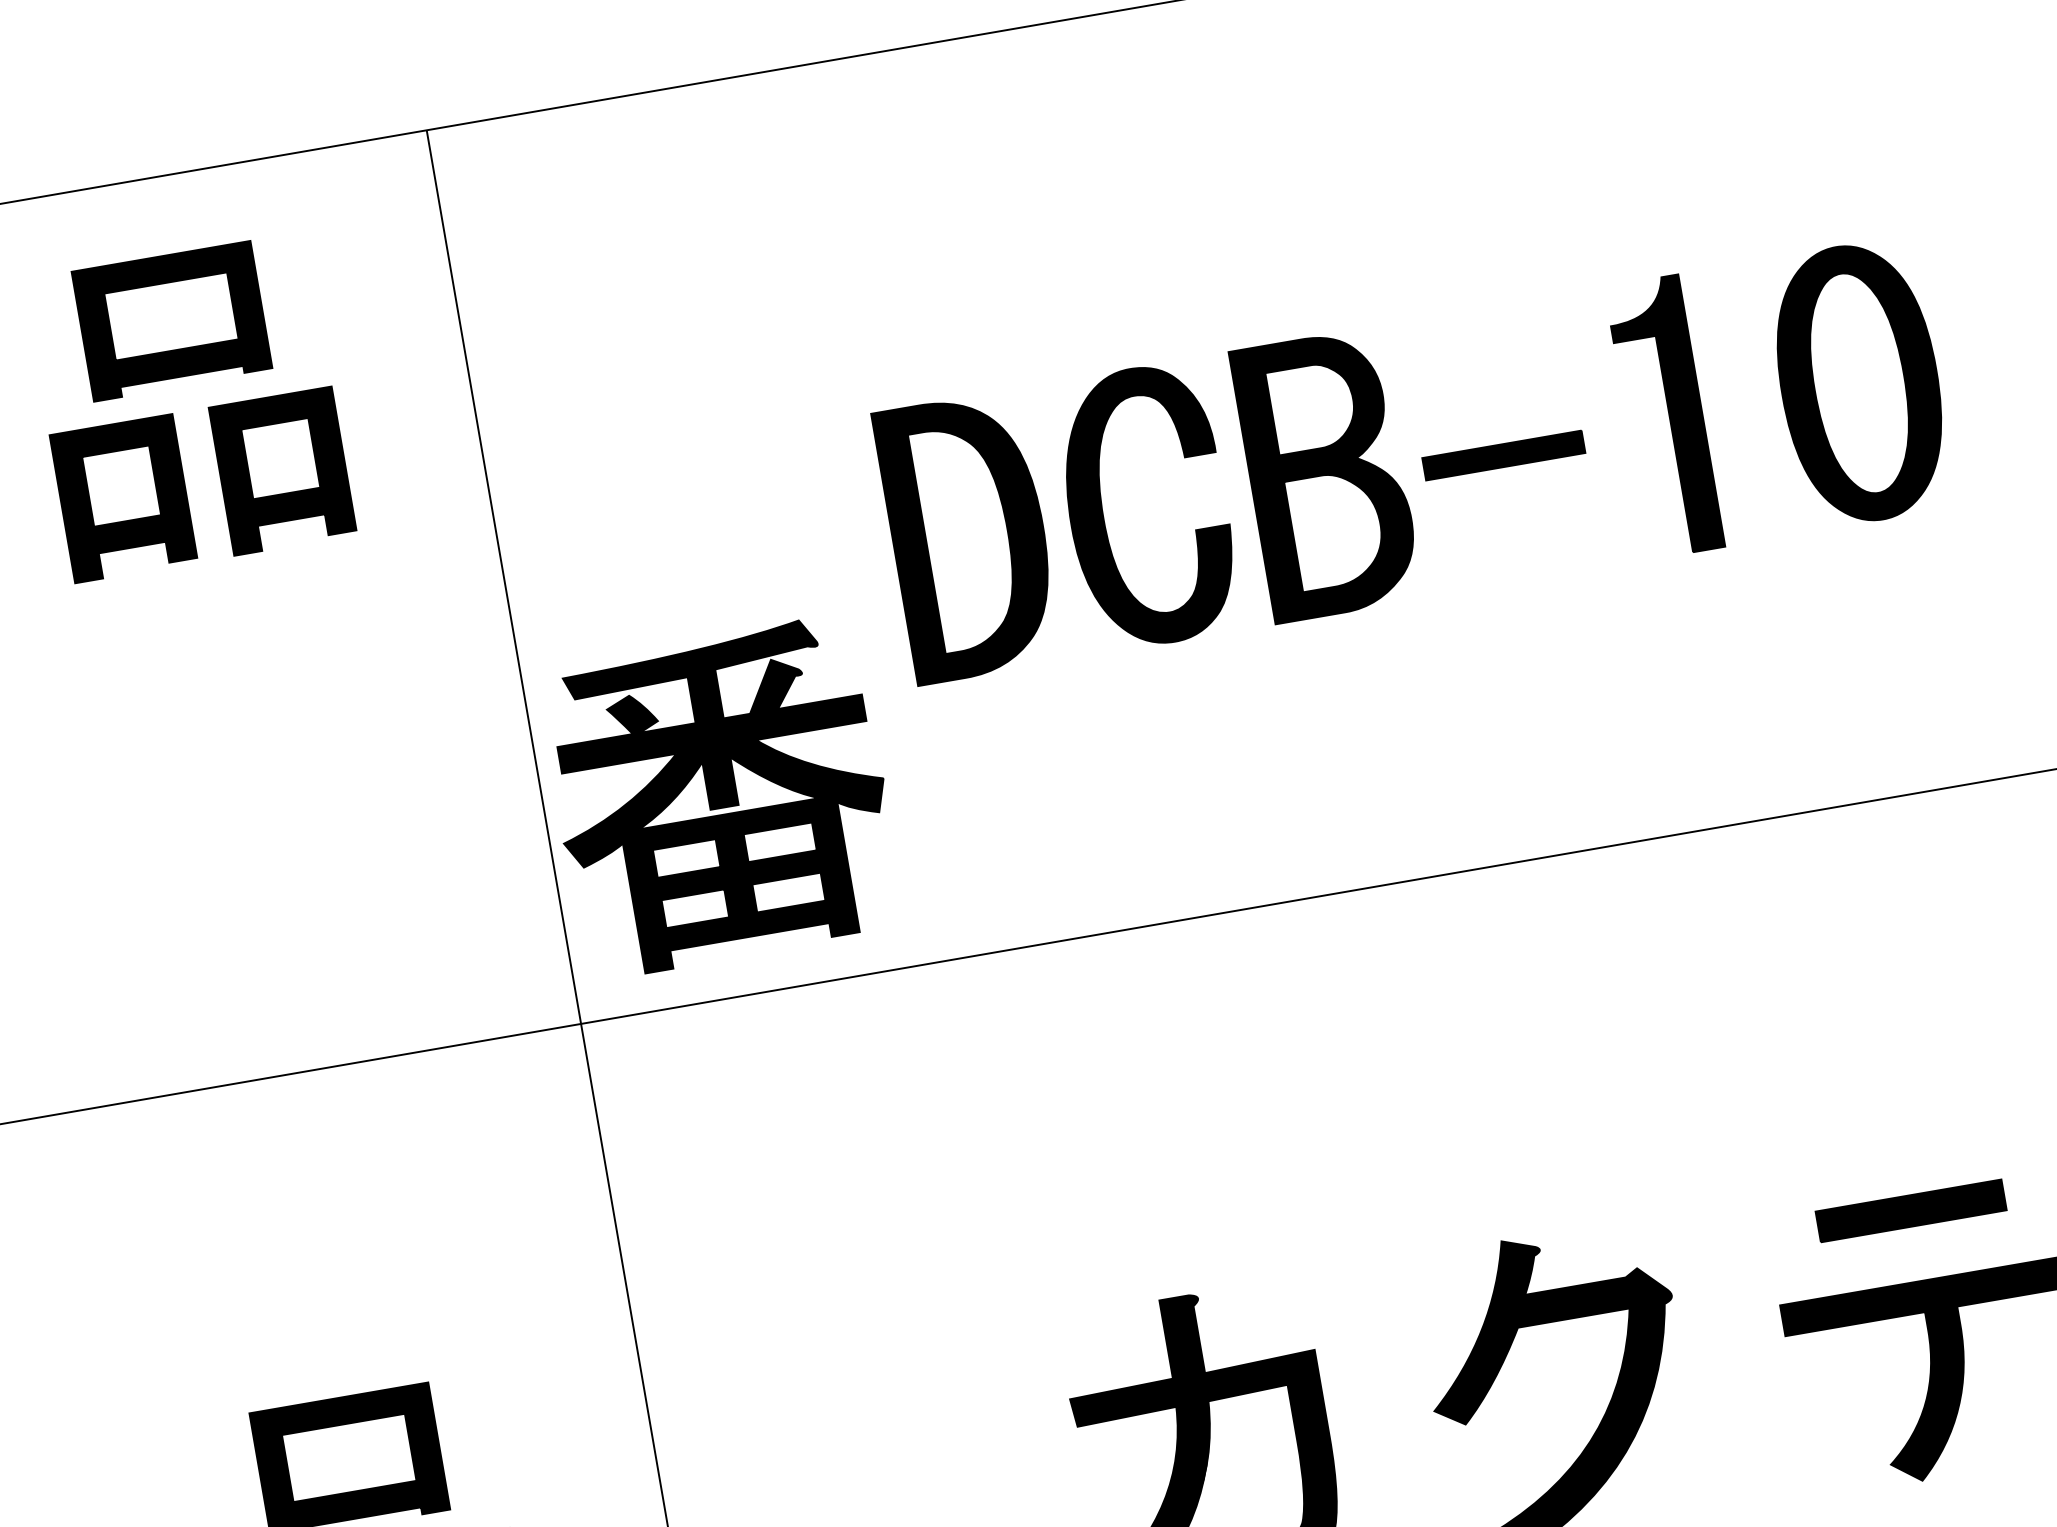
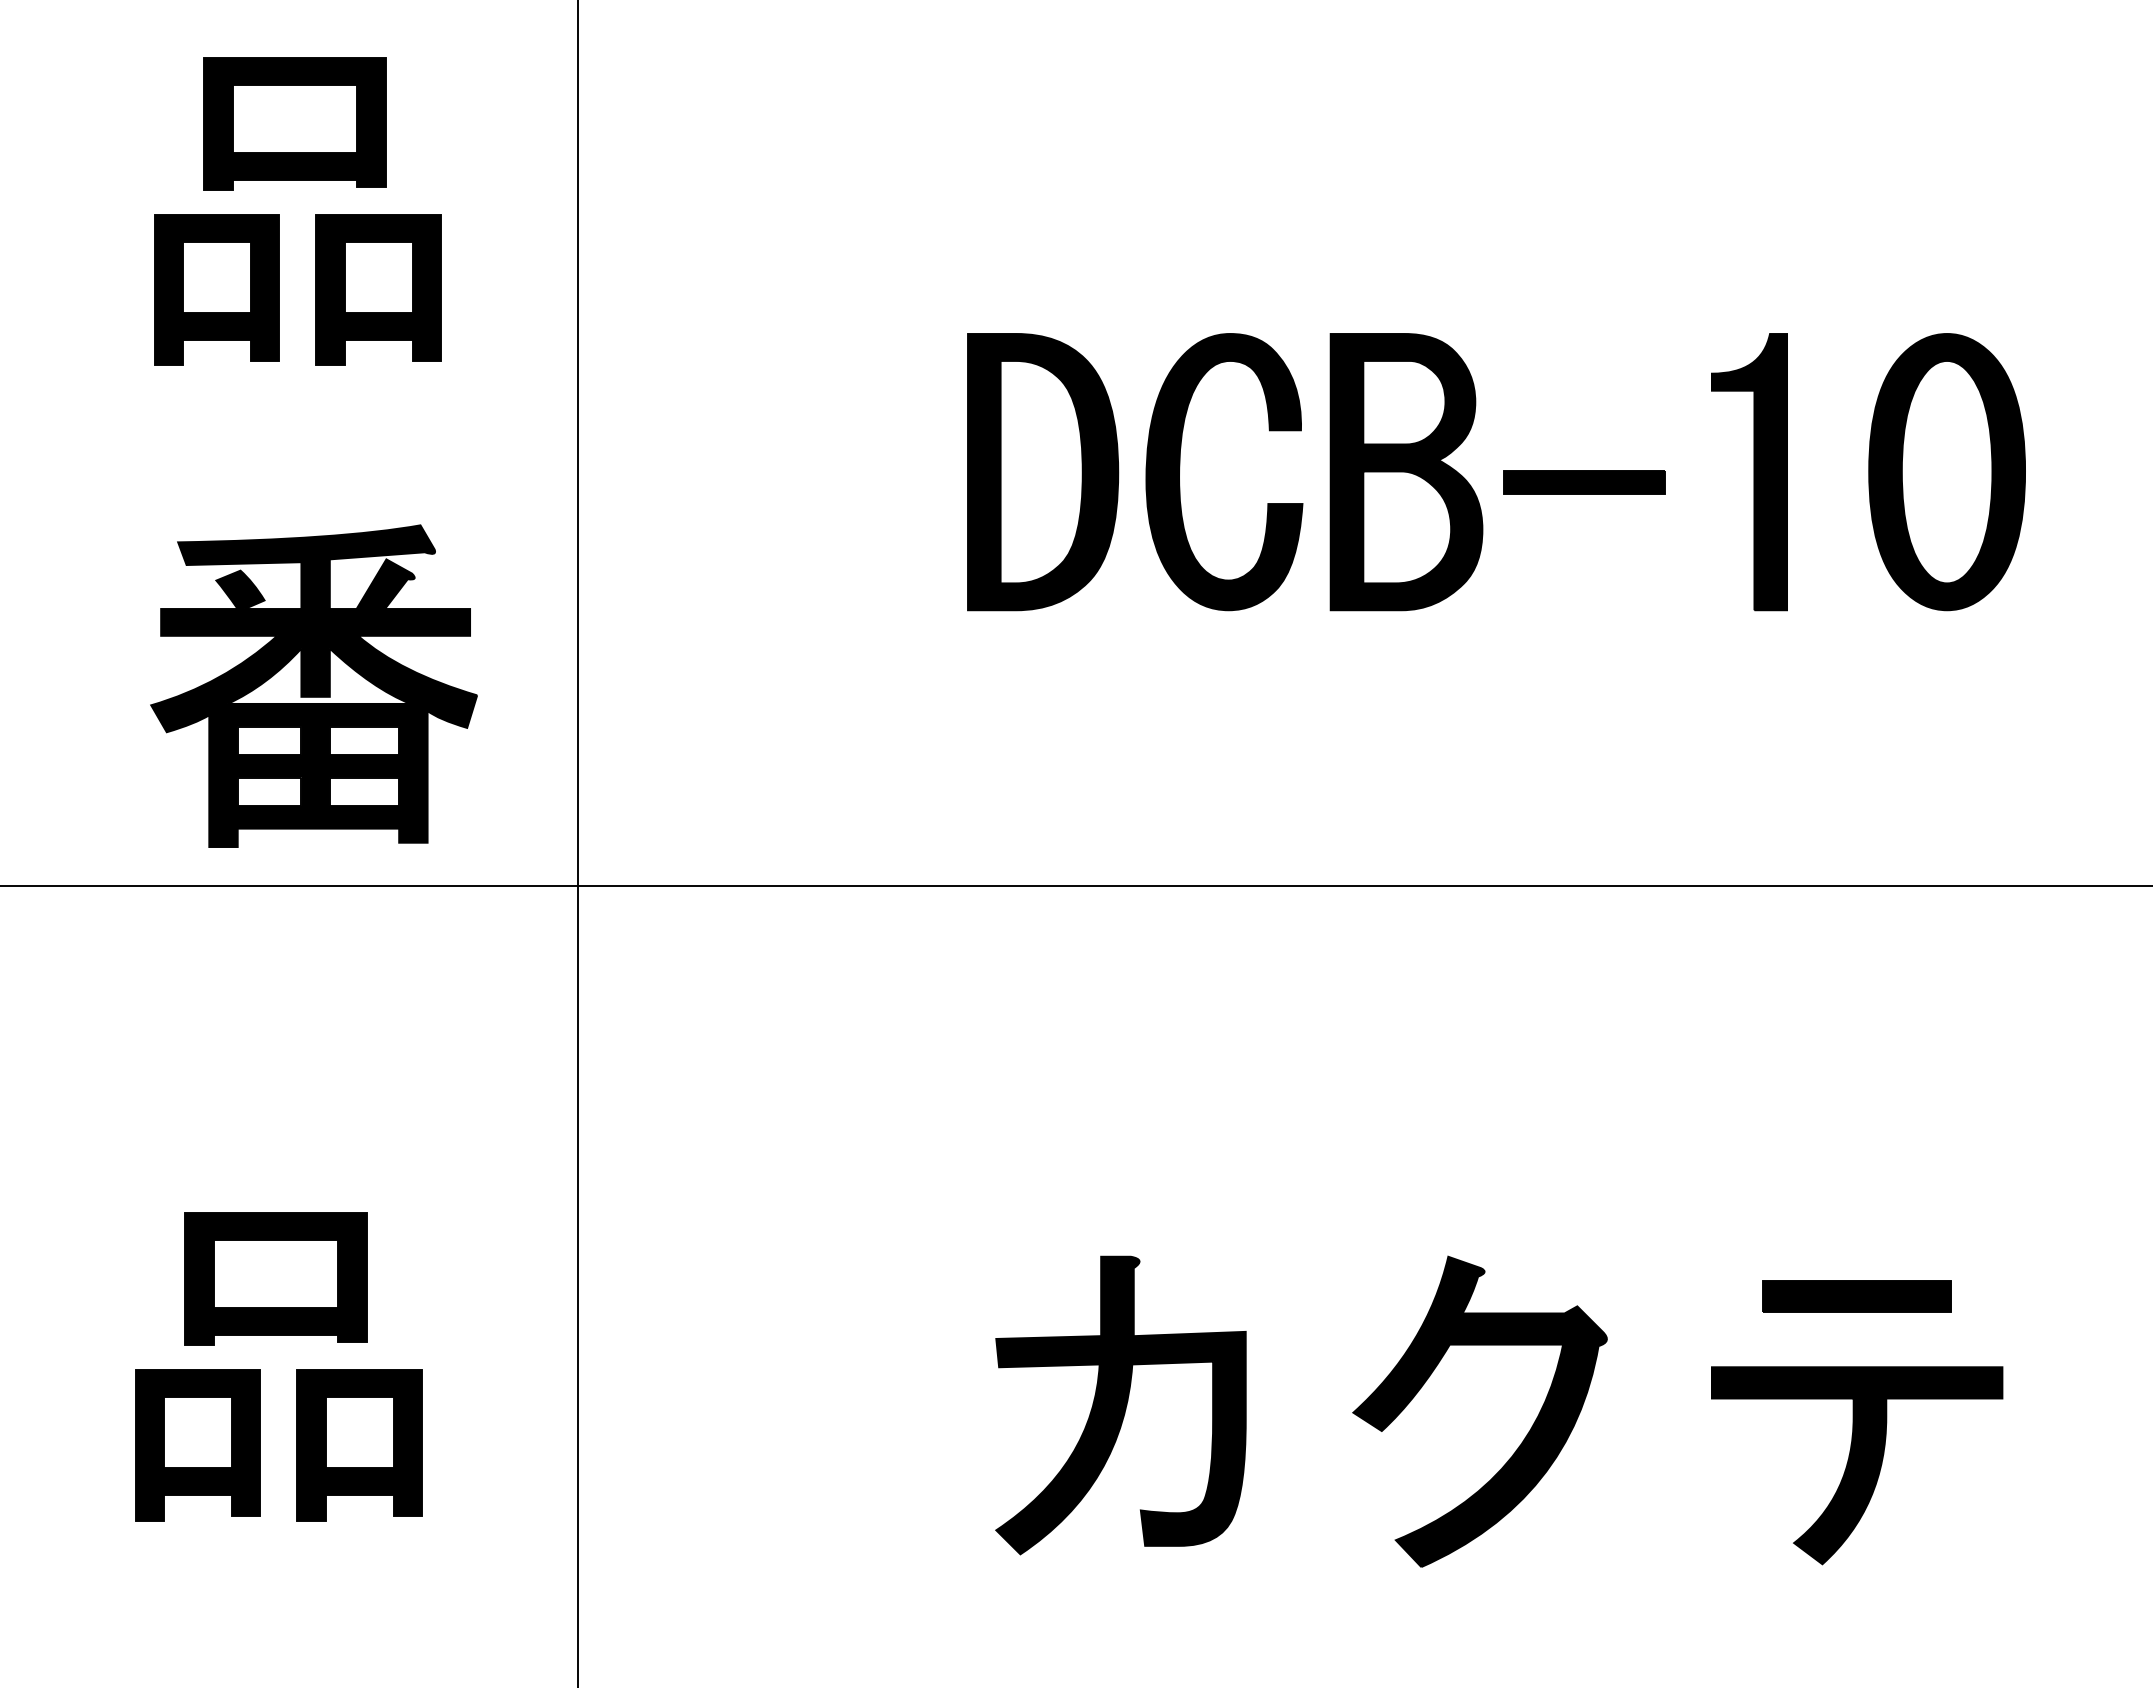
part: (720, 796) -> (313, 685), moved

